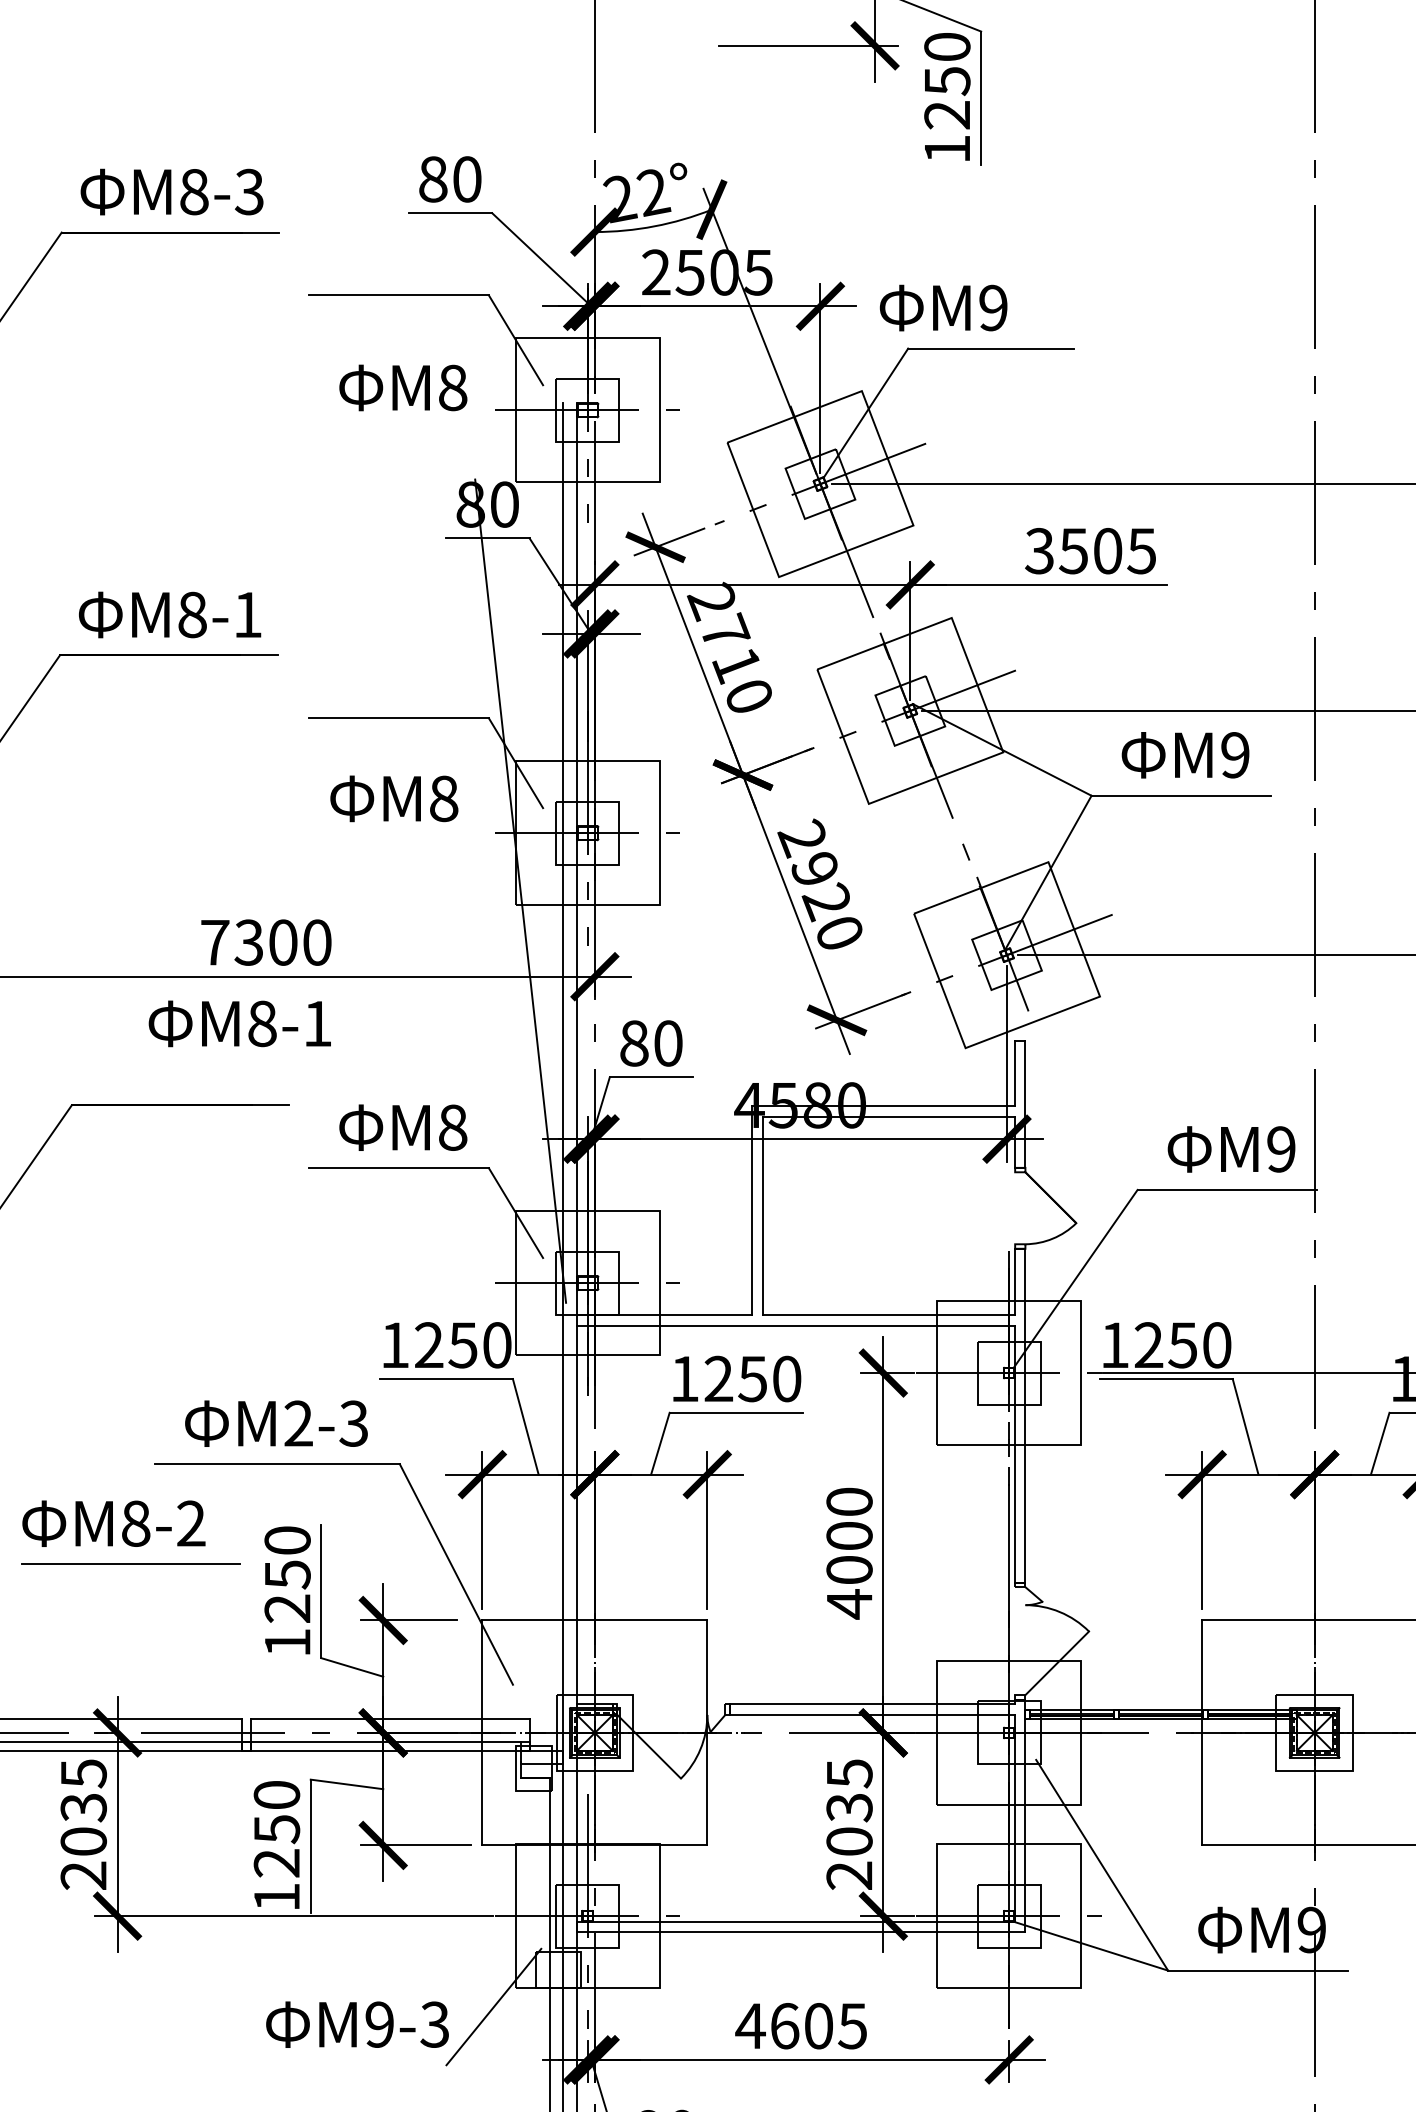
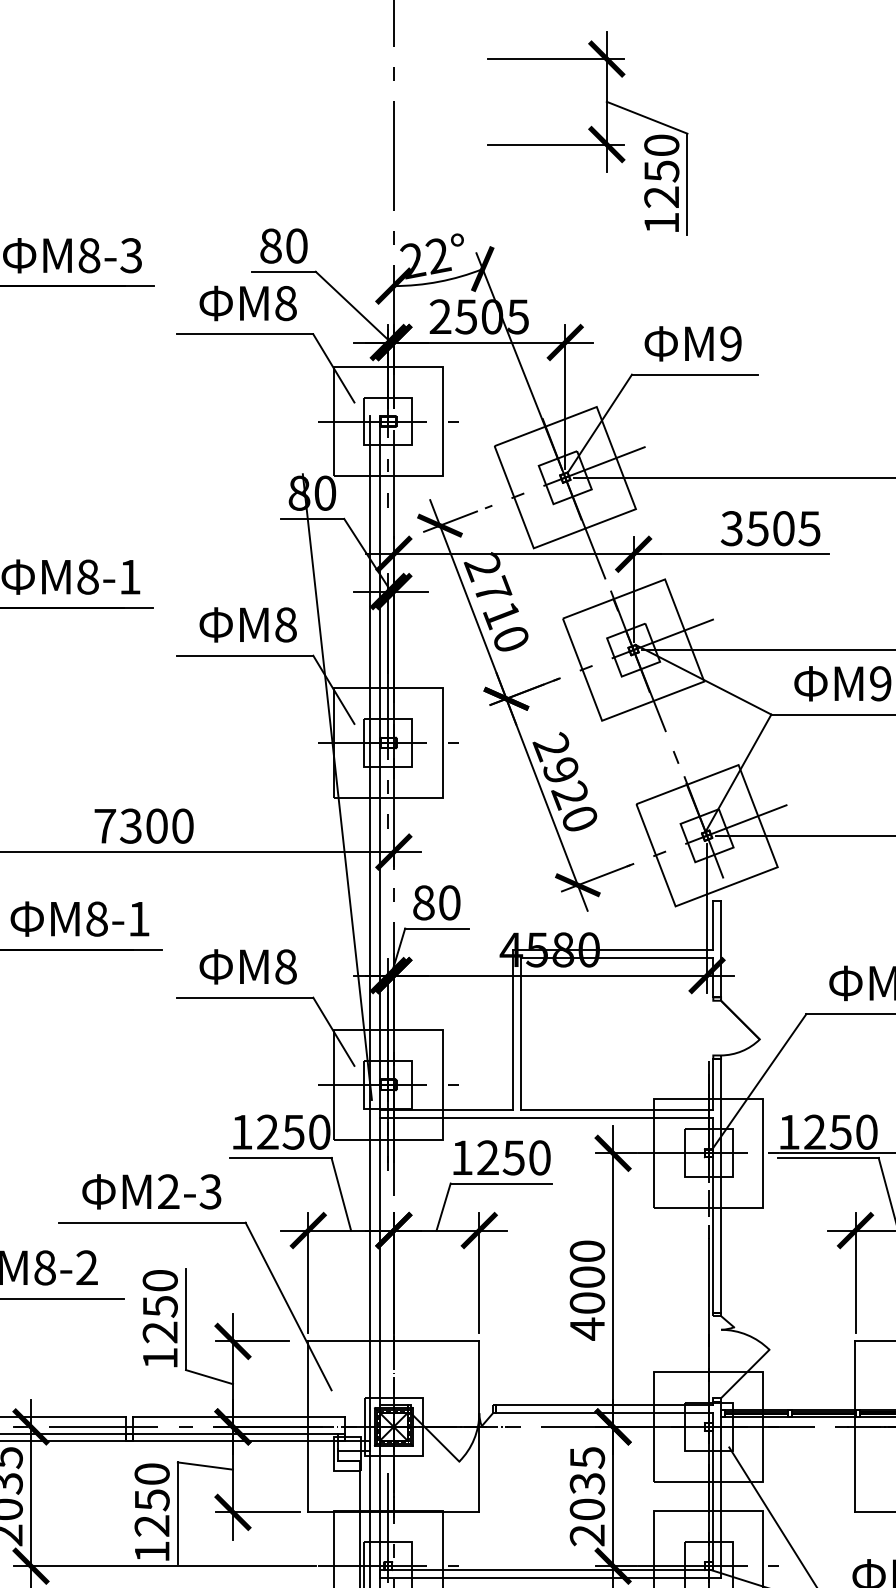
text: (943, 307) -> (693, 343), moved
text: (403, 387) -> (248, 303), moved
text: (394, 798) -> (248, 624), moved
text: (239, 1023) -> (79, 918), moved

